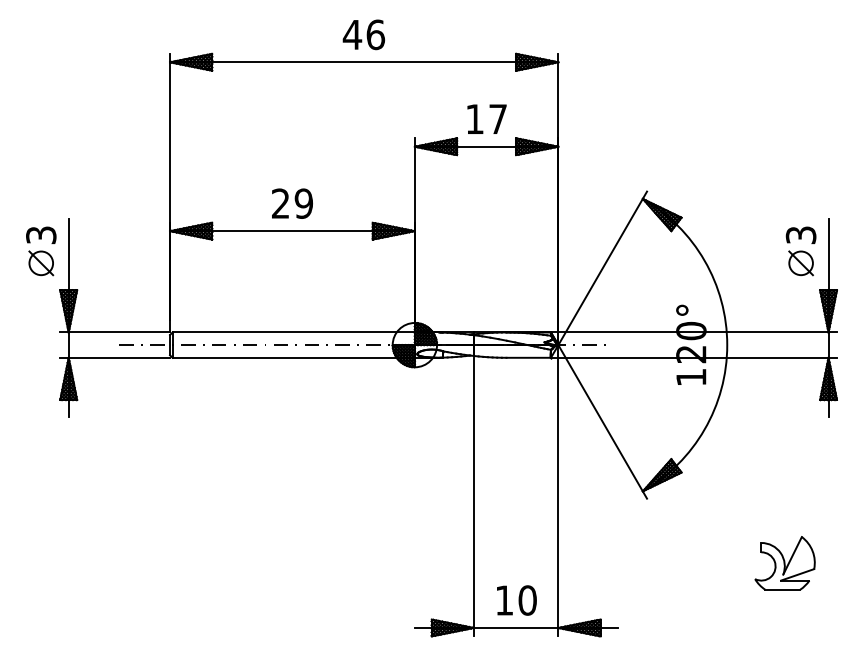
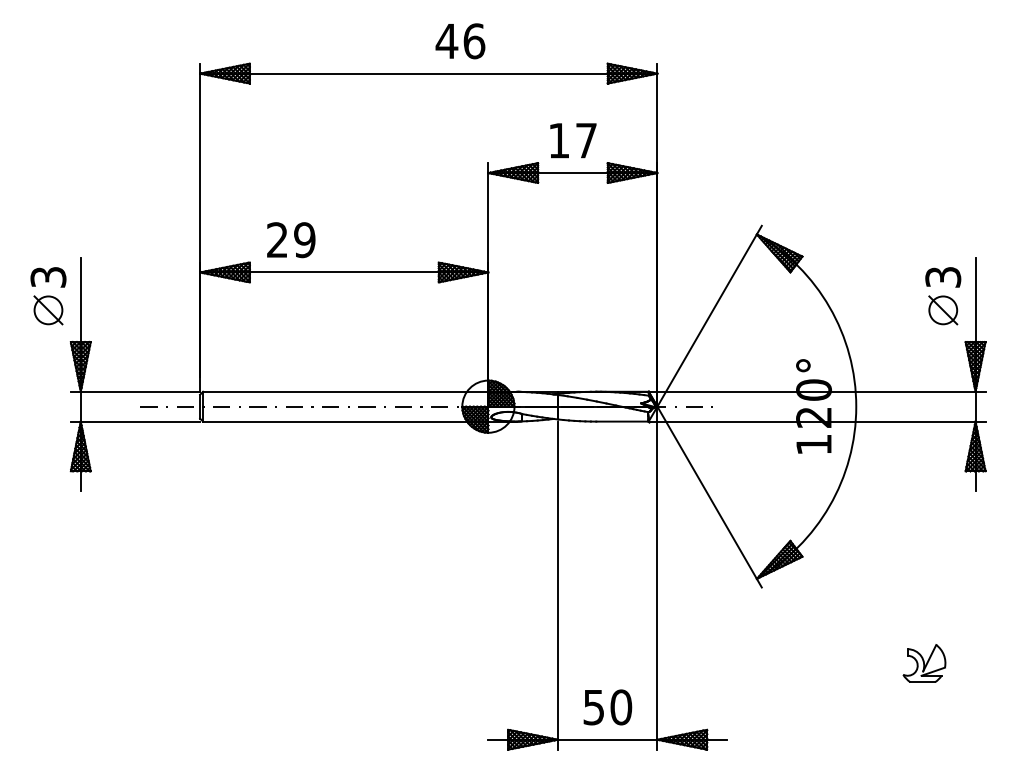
text: (363, 35) -> (460, 41), moved
text: (292, 204) -> (291, 240), moved
part: (785, 563) -> (924, 663), size x0.6
text: (504, 600) -> (593, 707), 10 -> 50

